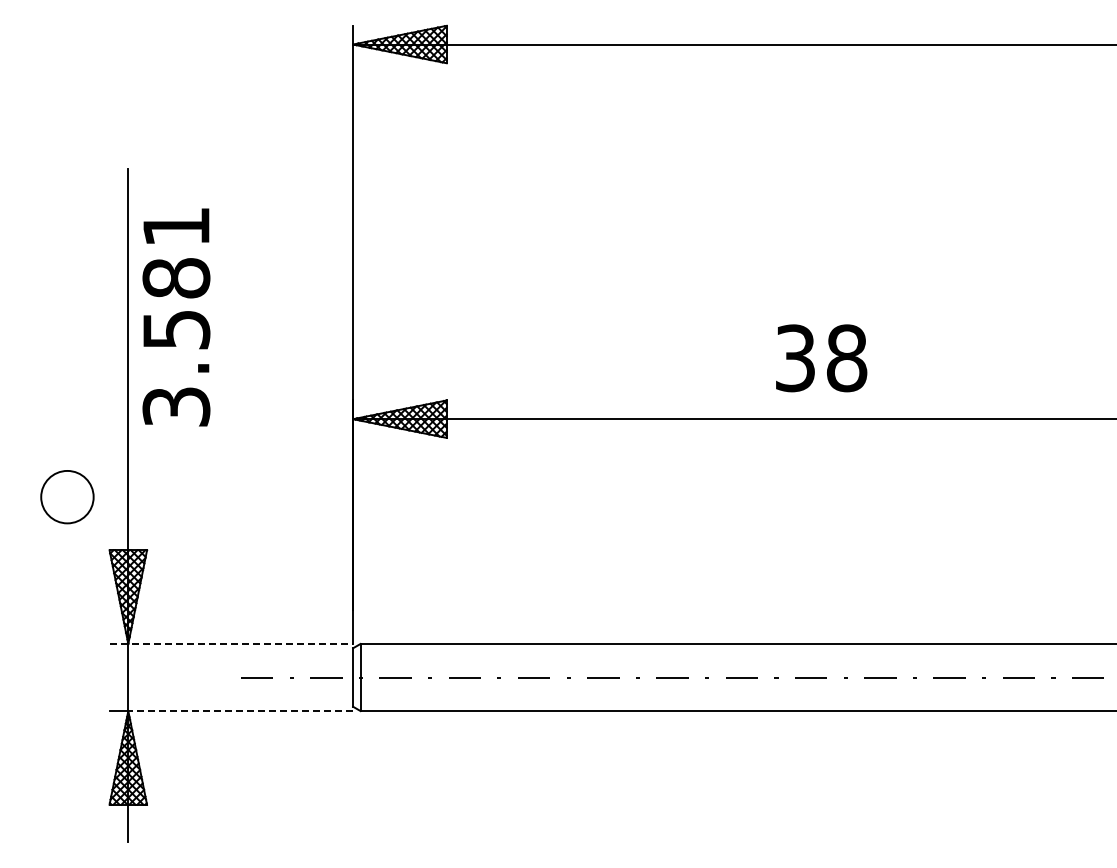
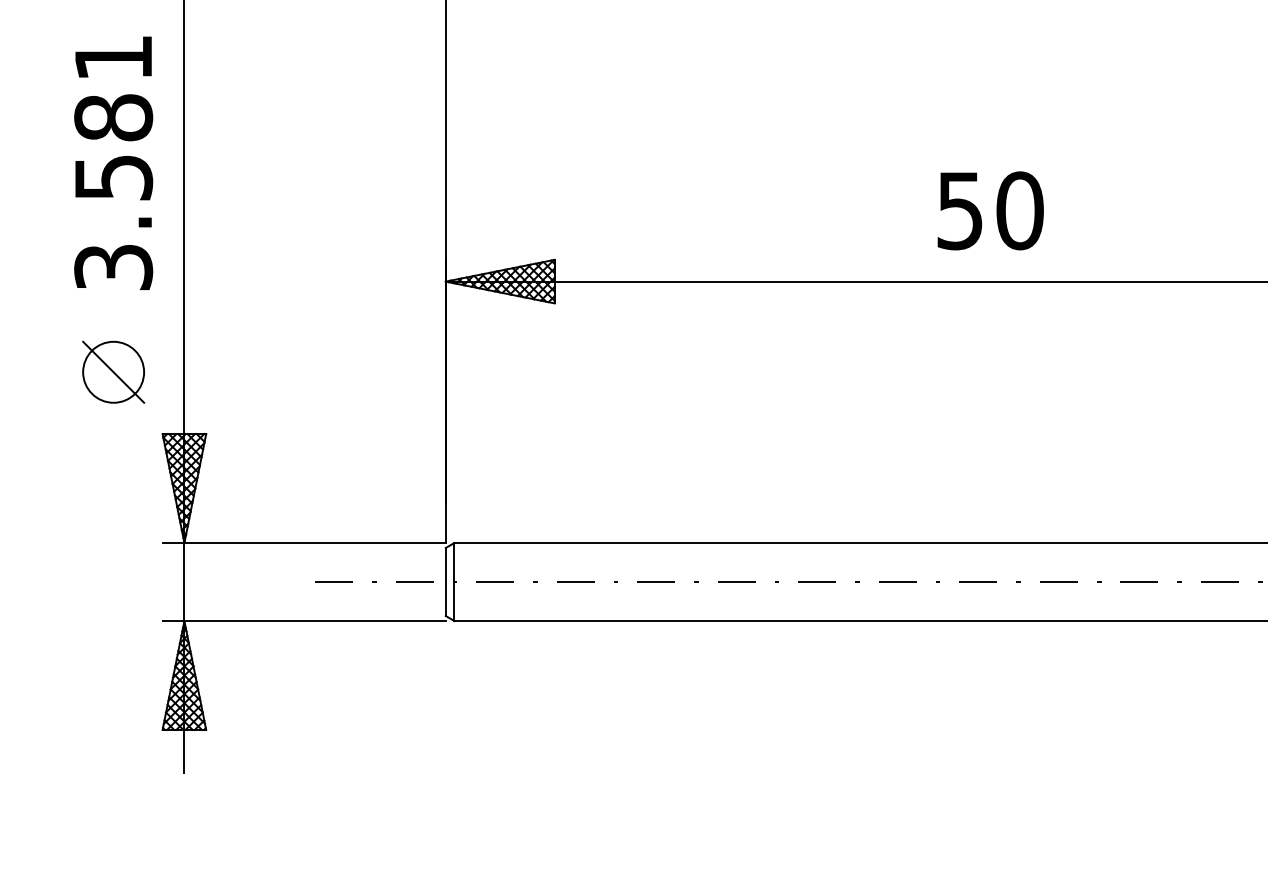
text: (176, 317) -> (113, 163), moved
text: (821, 358) -> (990, 211), 38 -> 50
line: (67, 496) -> (113, 371), added
line: (231, 643) -> (304, 542), dashed -> solid
line: (240, 711) -> (314, 621), dashed -> solid

